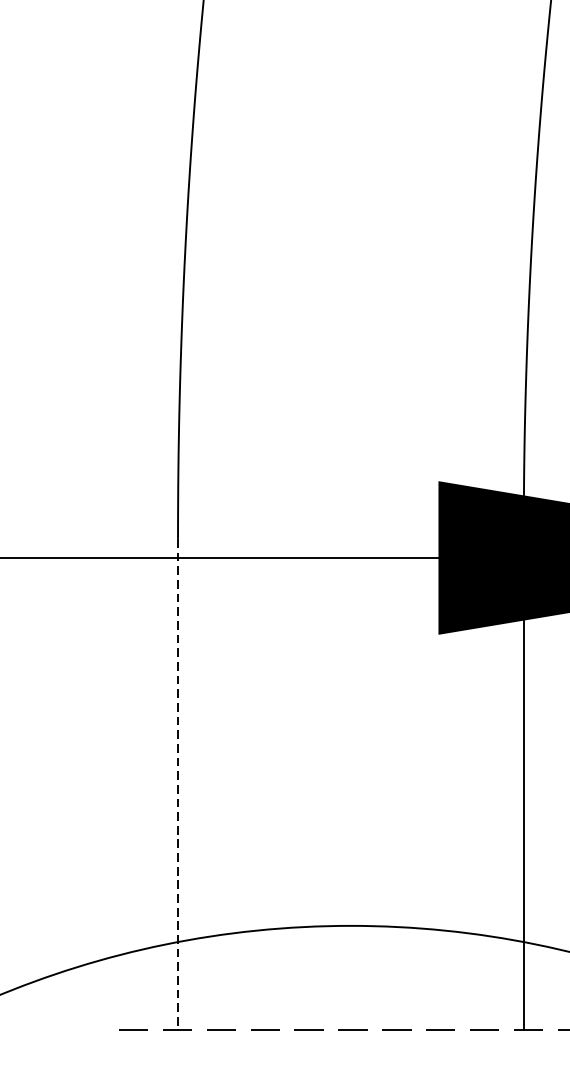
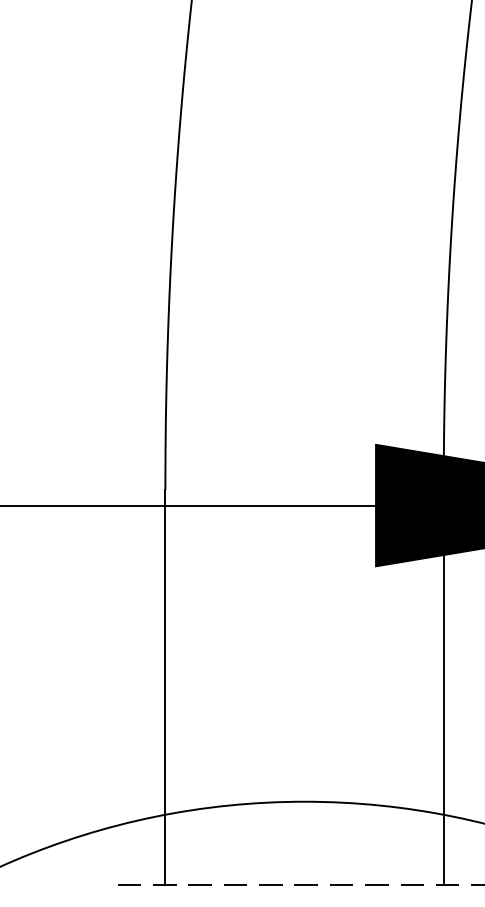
line: (178, 783) -> (165, 687), dashed -> solid

